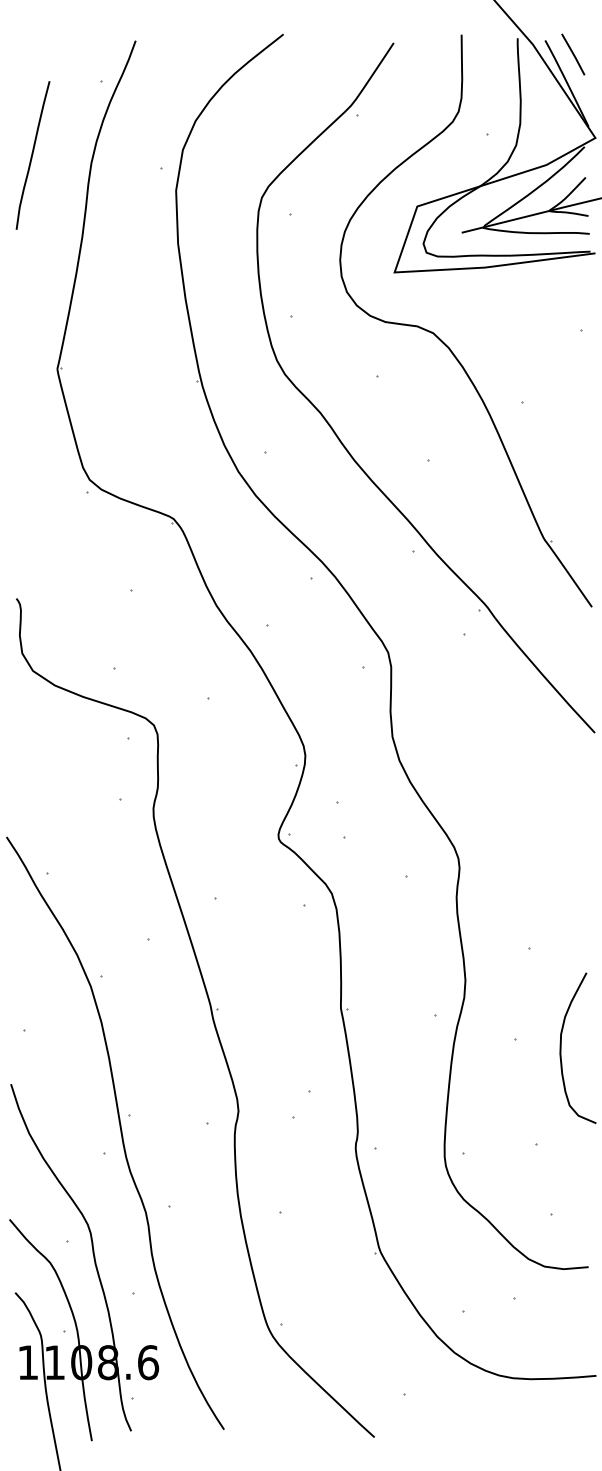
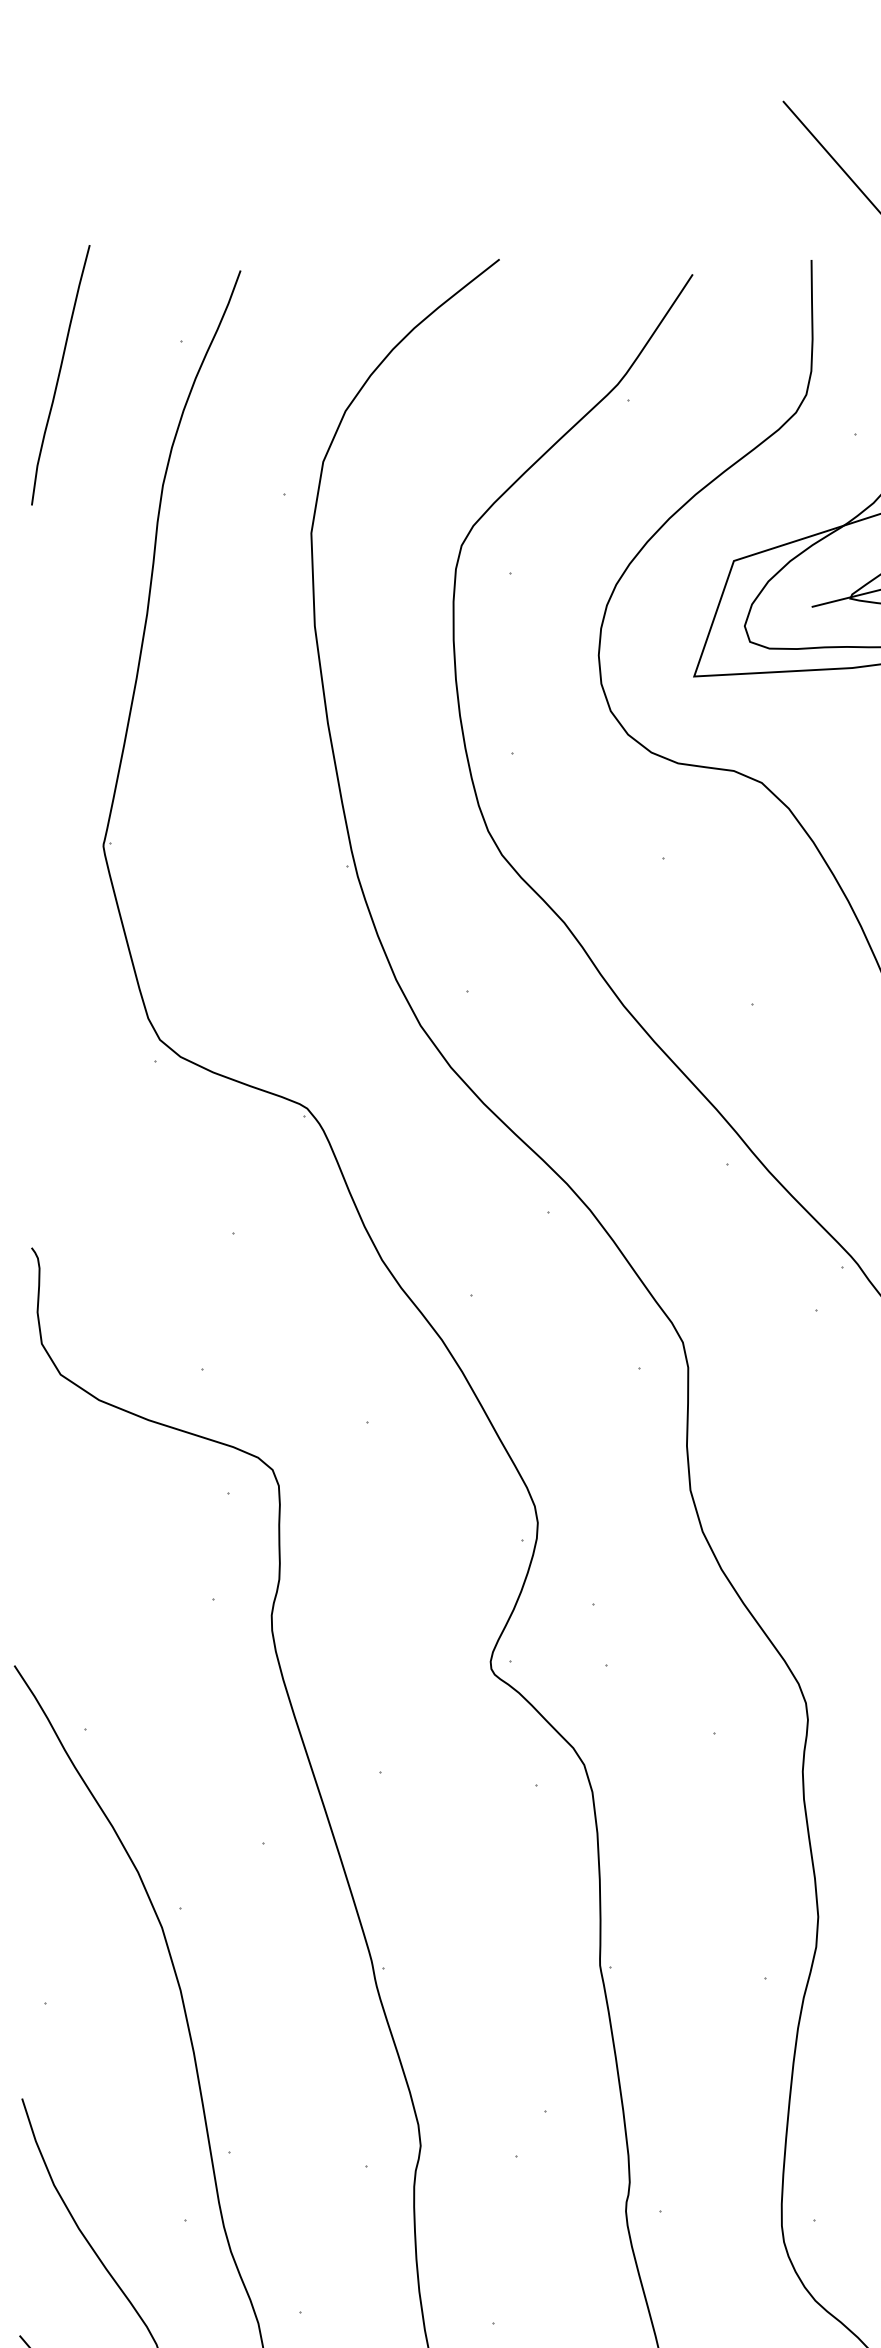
curve: (32, 155) -> (59, 375), moved

